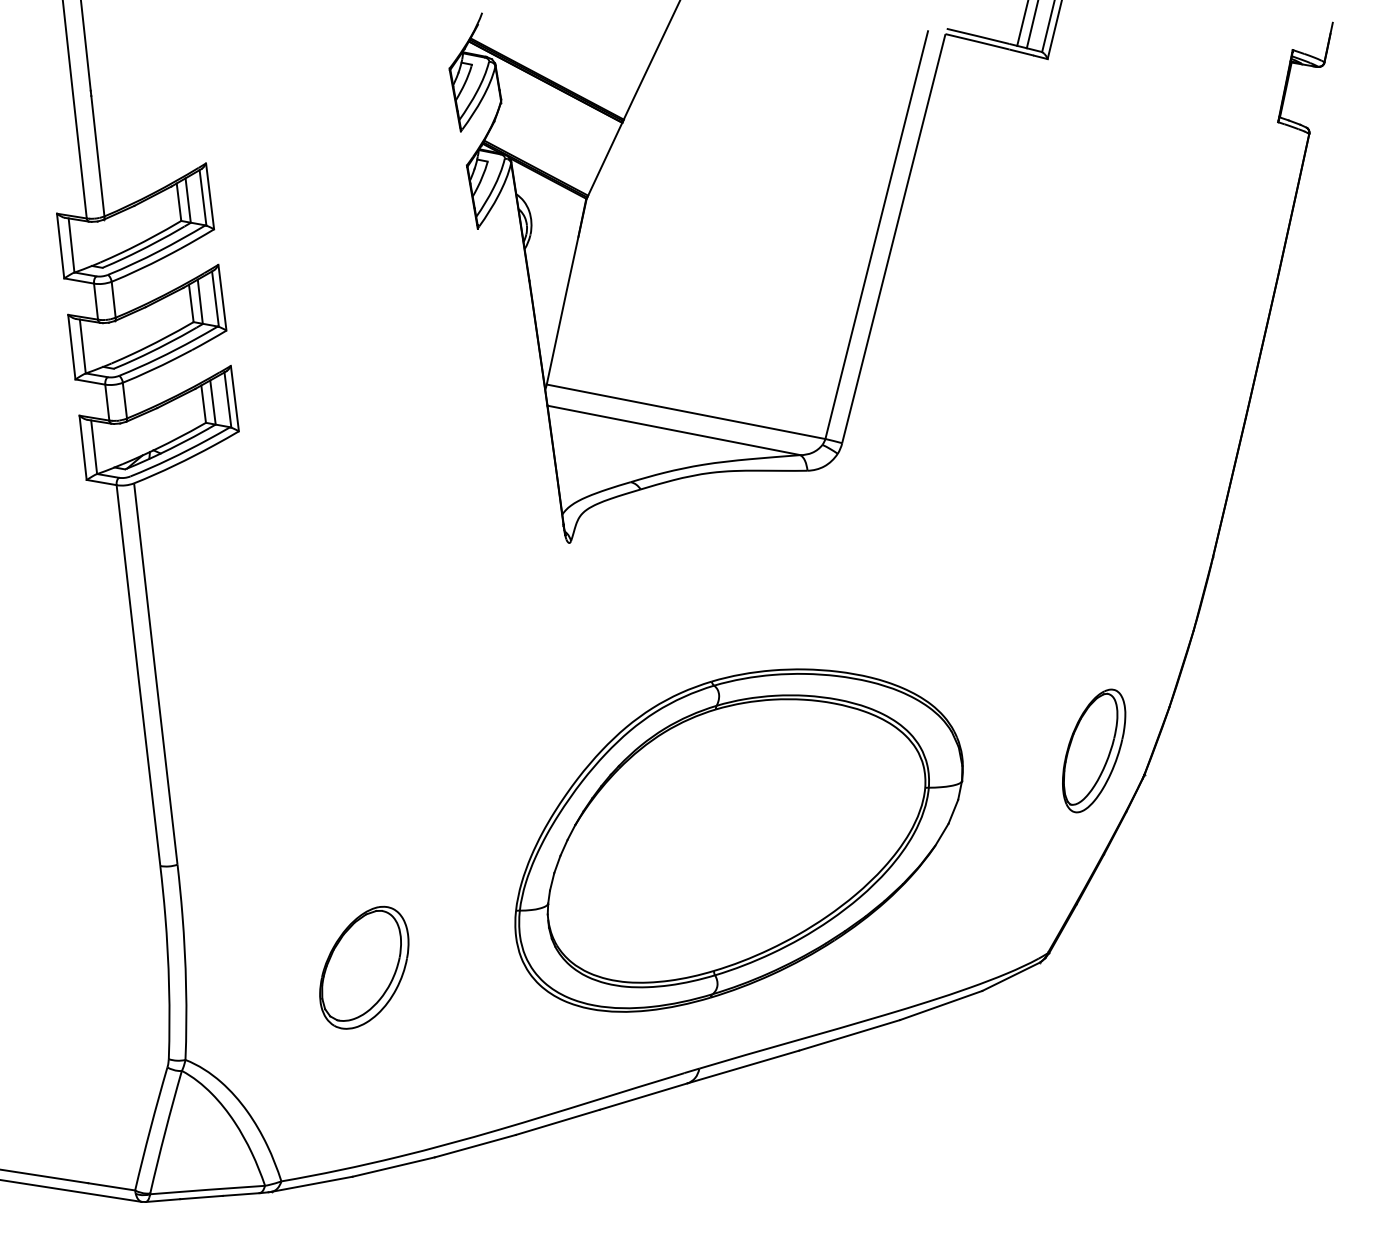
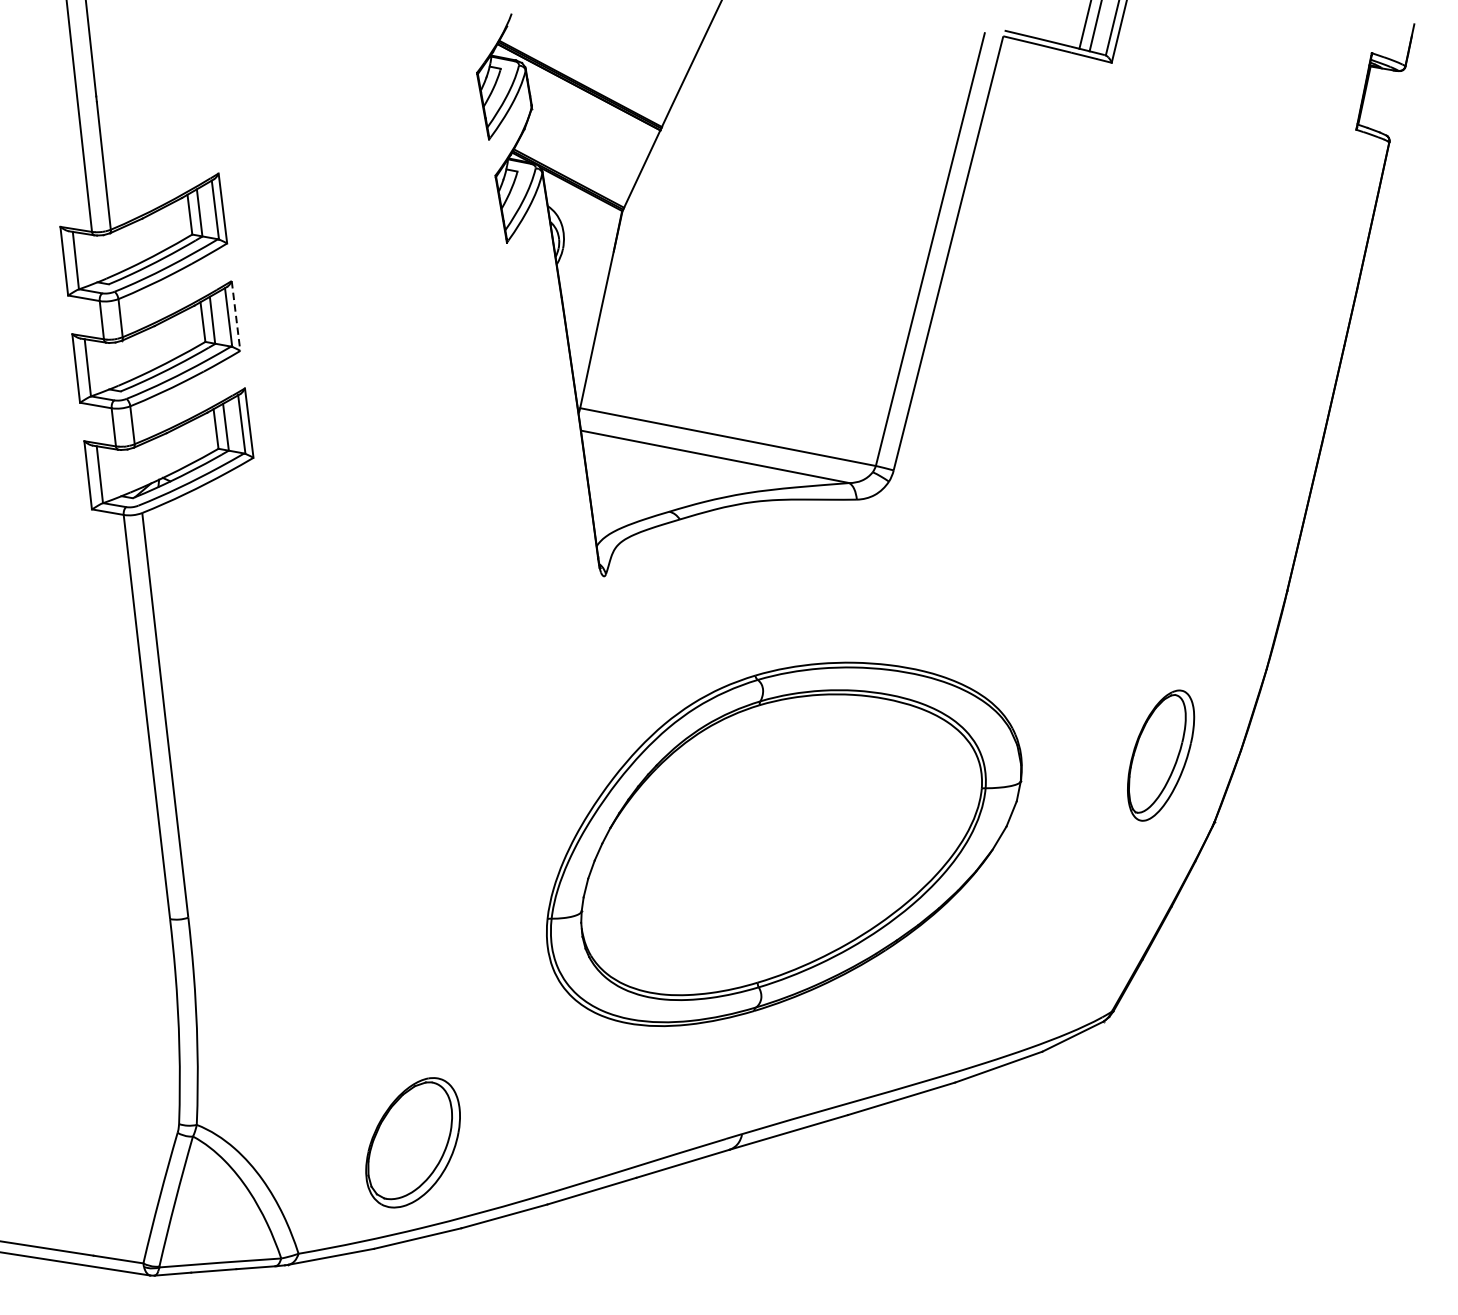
line: (222, 298) -> (236, 316), solid -> dashed
part: (1094, 750) -> (1161, 755), moved
part: (738, 840) -> (783, 844), moved
part: (364, 967) -> (413, 1142), moved

